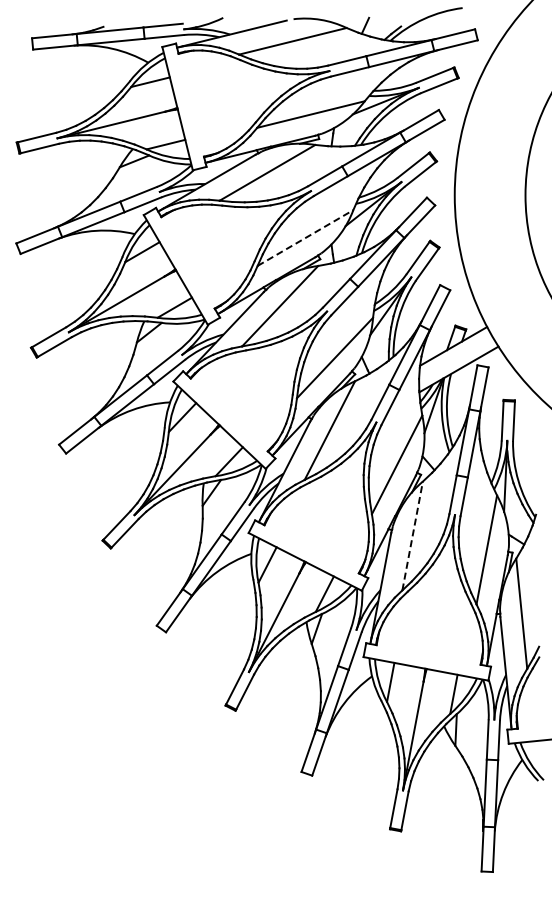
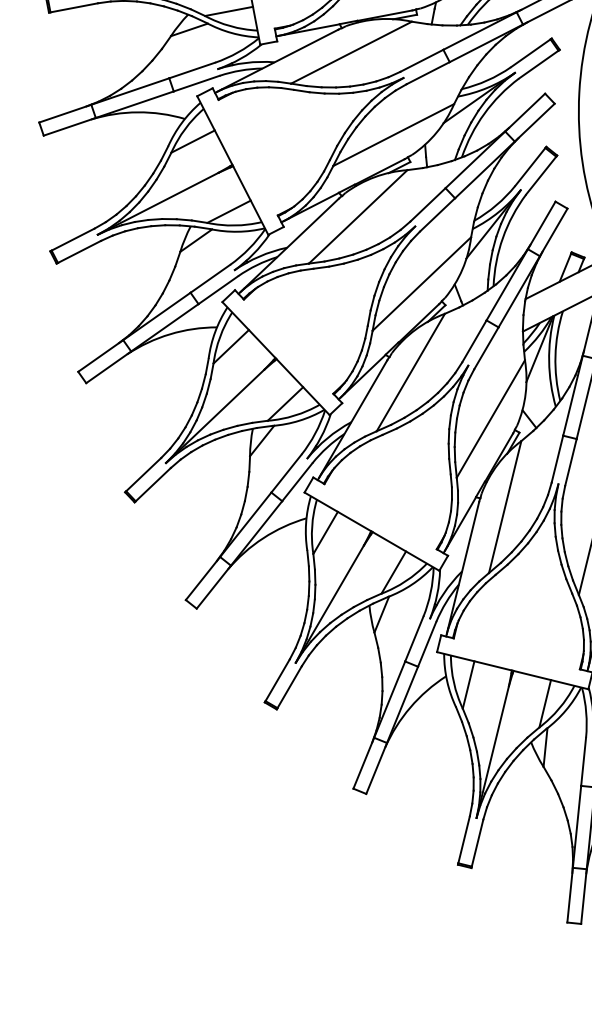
line: (305, 237) -> (393, 134), dashed -> solid
line: (412, 535) -> (505, 506), dashed -> solid

